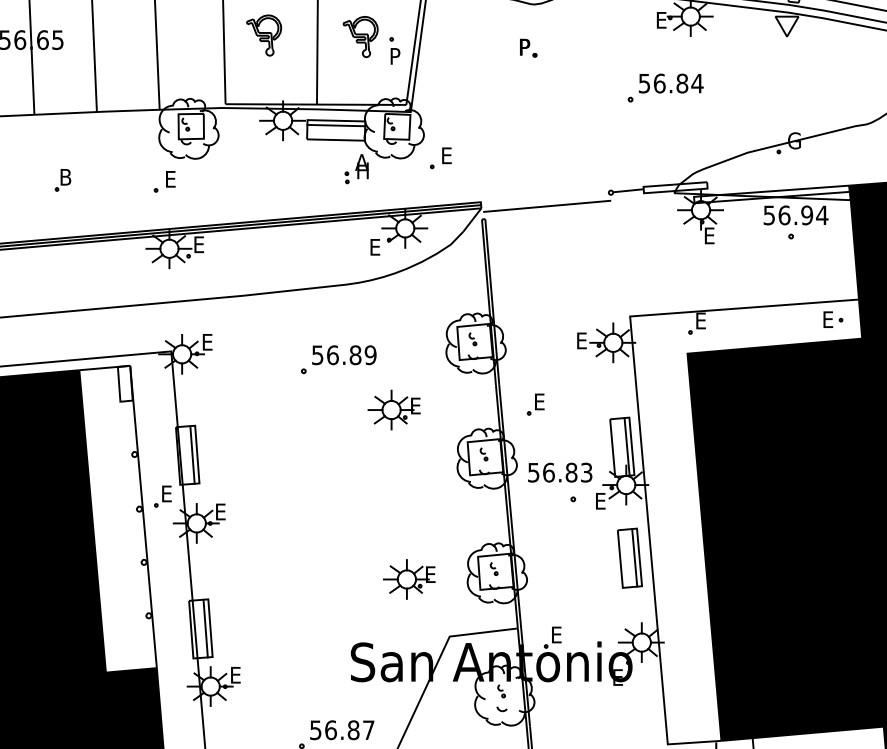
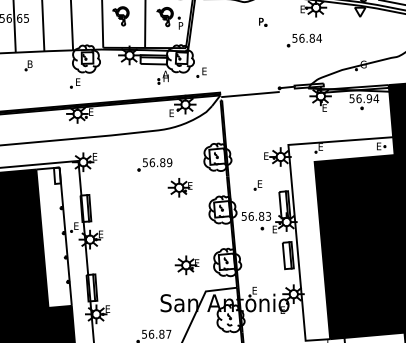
part: (529, 46) -> (263, 21), moved
part: (62, 180) -> (28, 65), moved
part: (534, 405) -> (257, 185), moved

